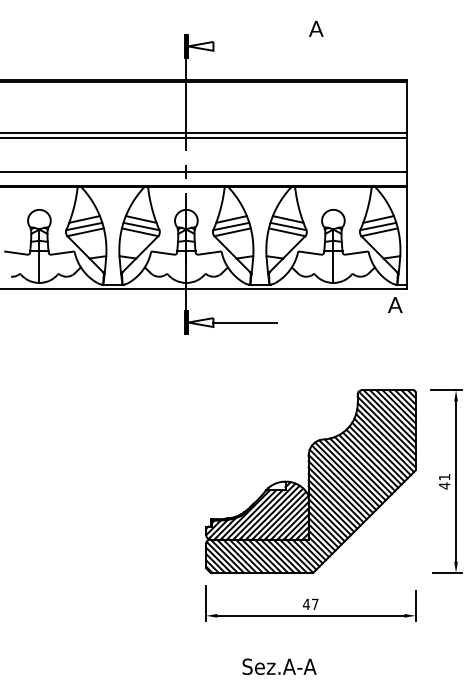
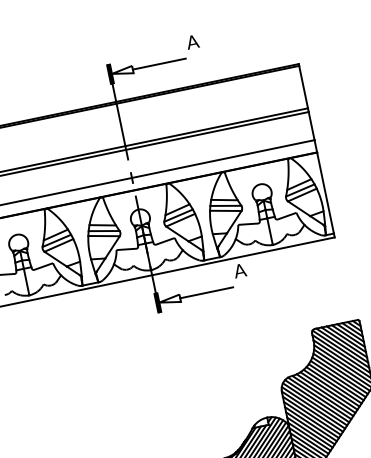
text: (316, 28) -> (192, 41), moved
line: (245, 46) -> (159, 64), added
text: (395, 304) -> (240, 270), moved

